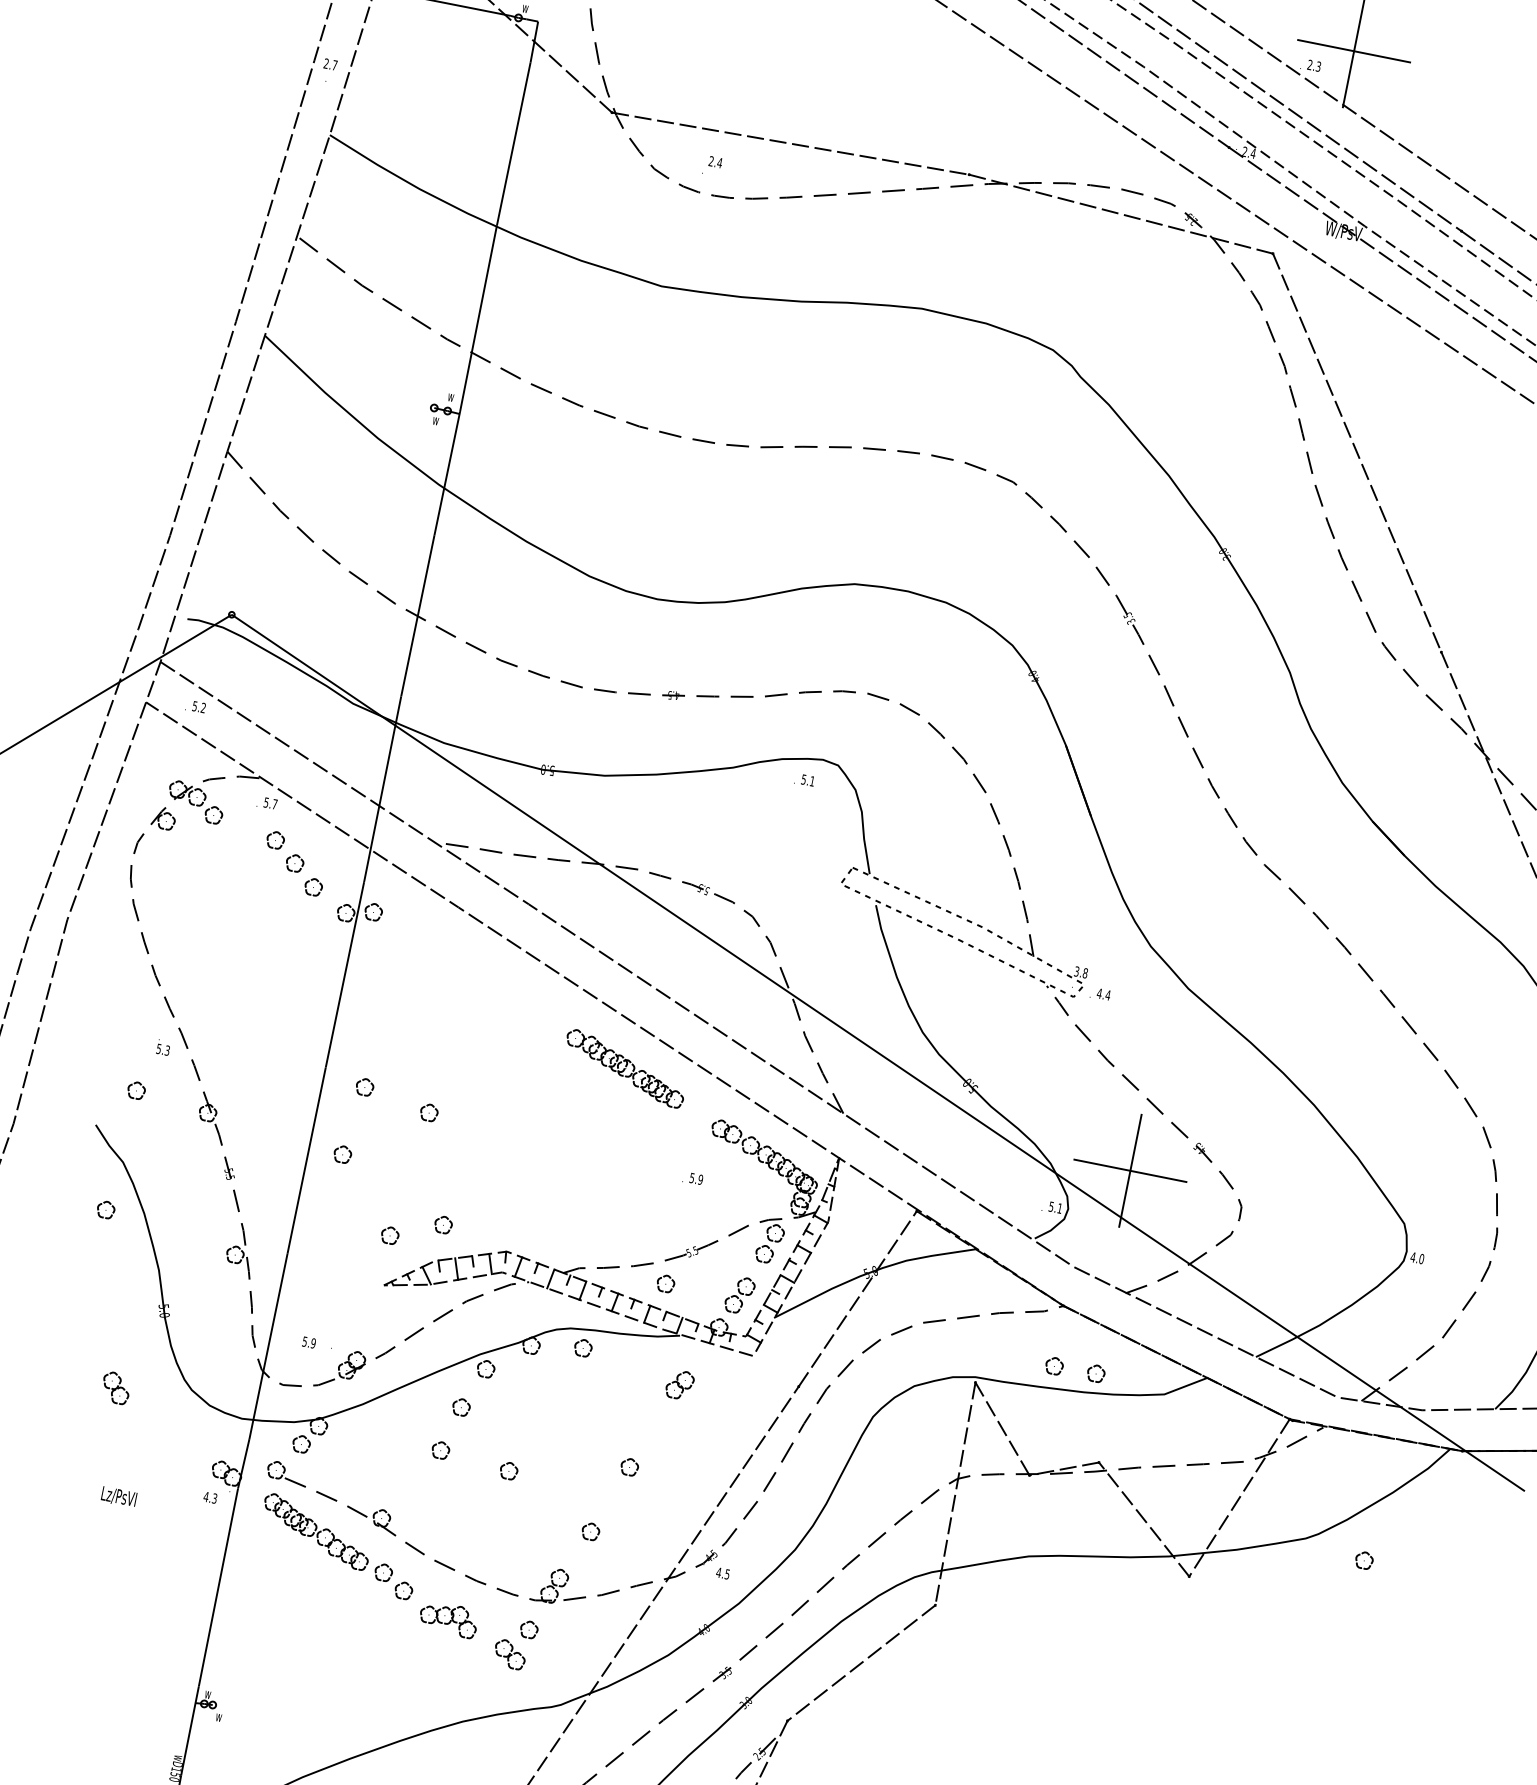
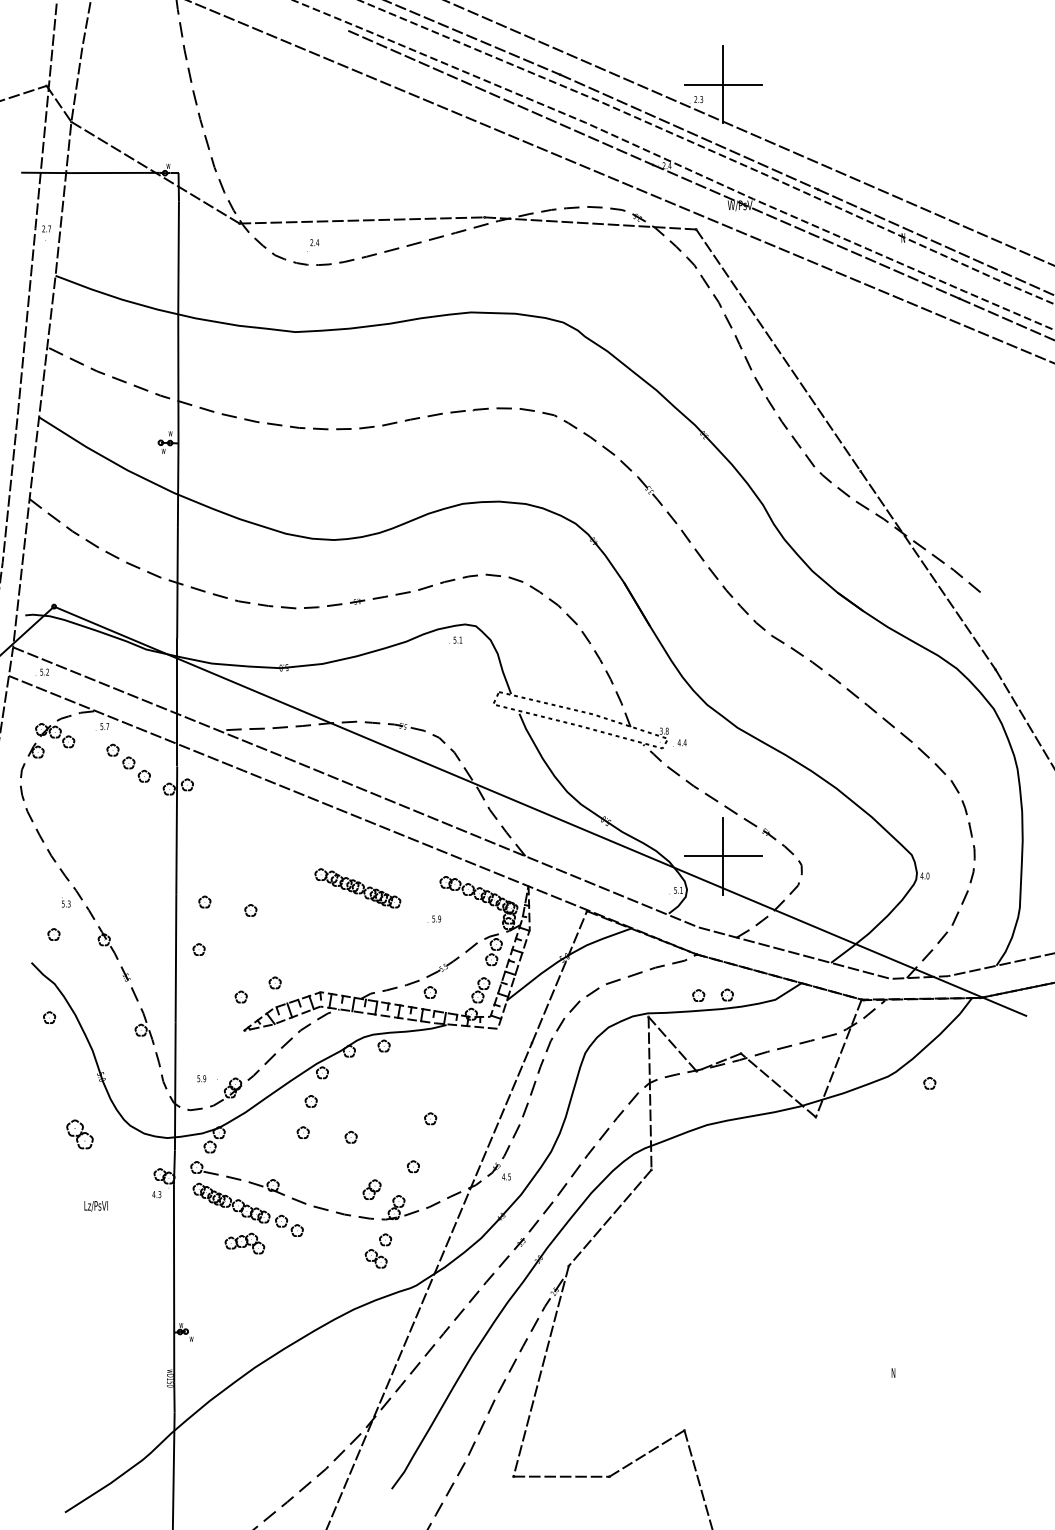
part: (624, 1068) -> (357, 888), moved
part: (679, 1384) -> (371, 1189), moved
part: (115, 1388) -> (79, 1134), size x1.4
part: (448, 1619) -> (244, 1243), moved

